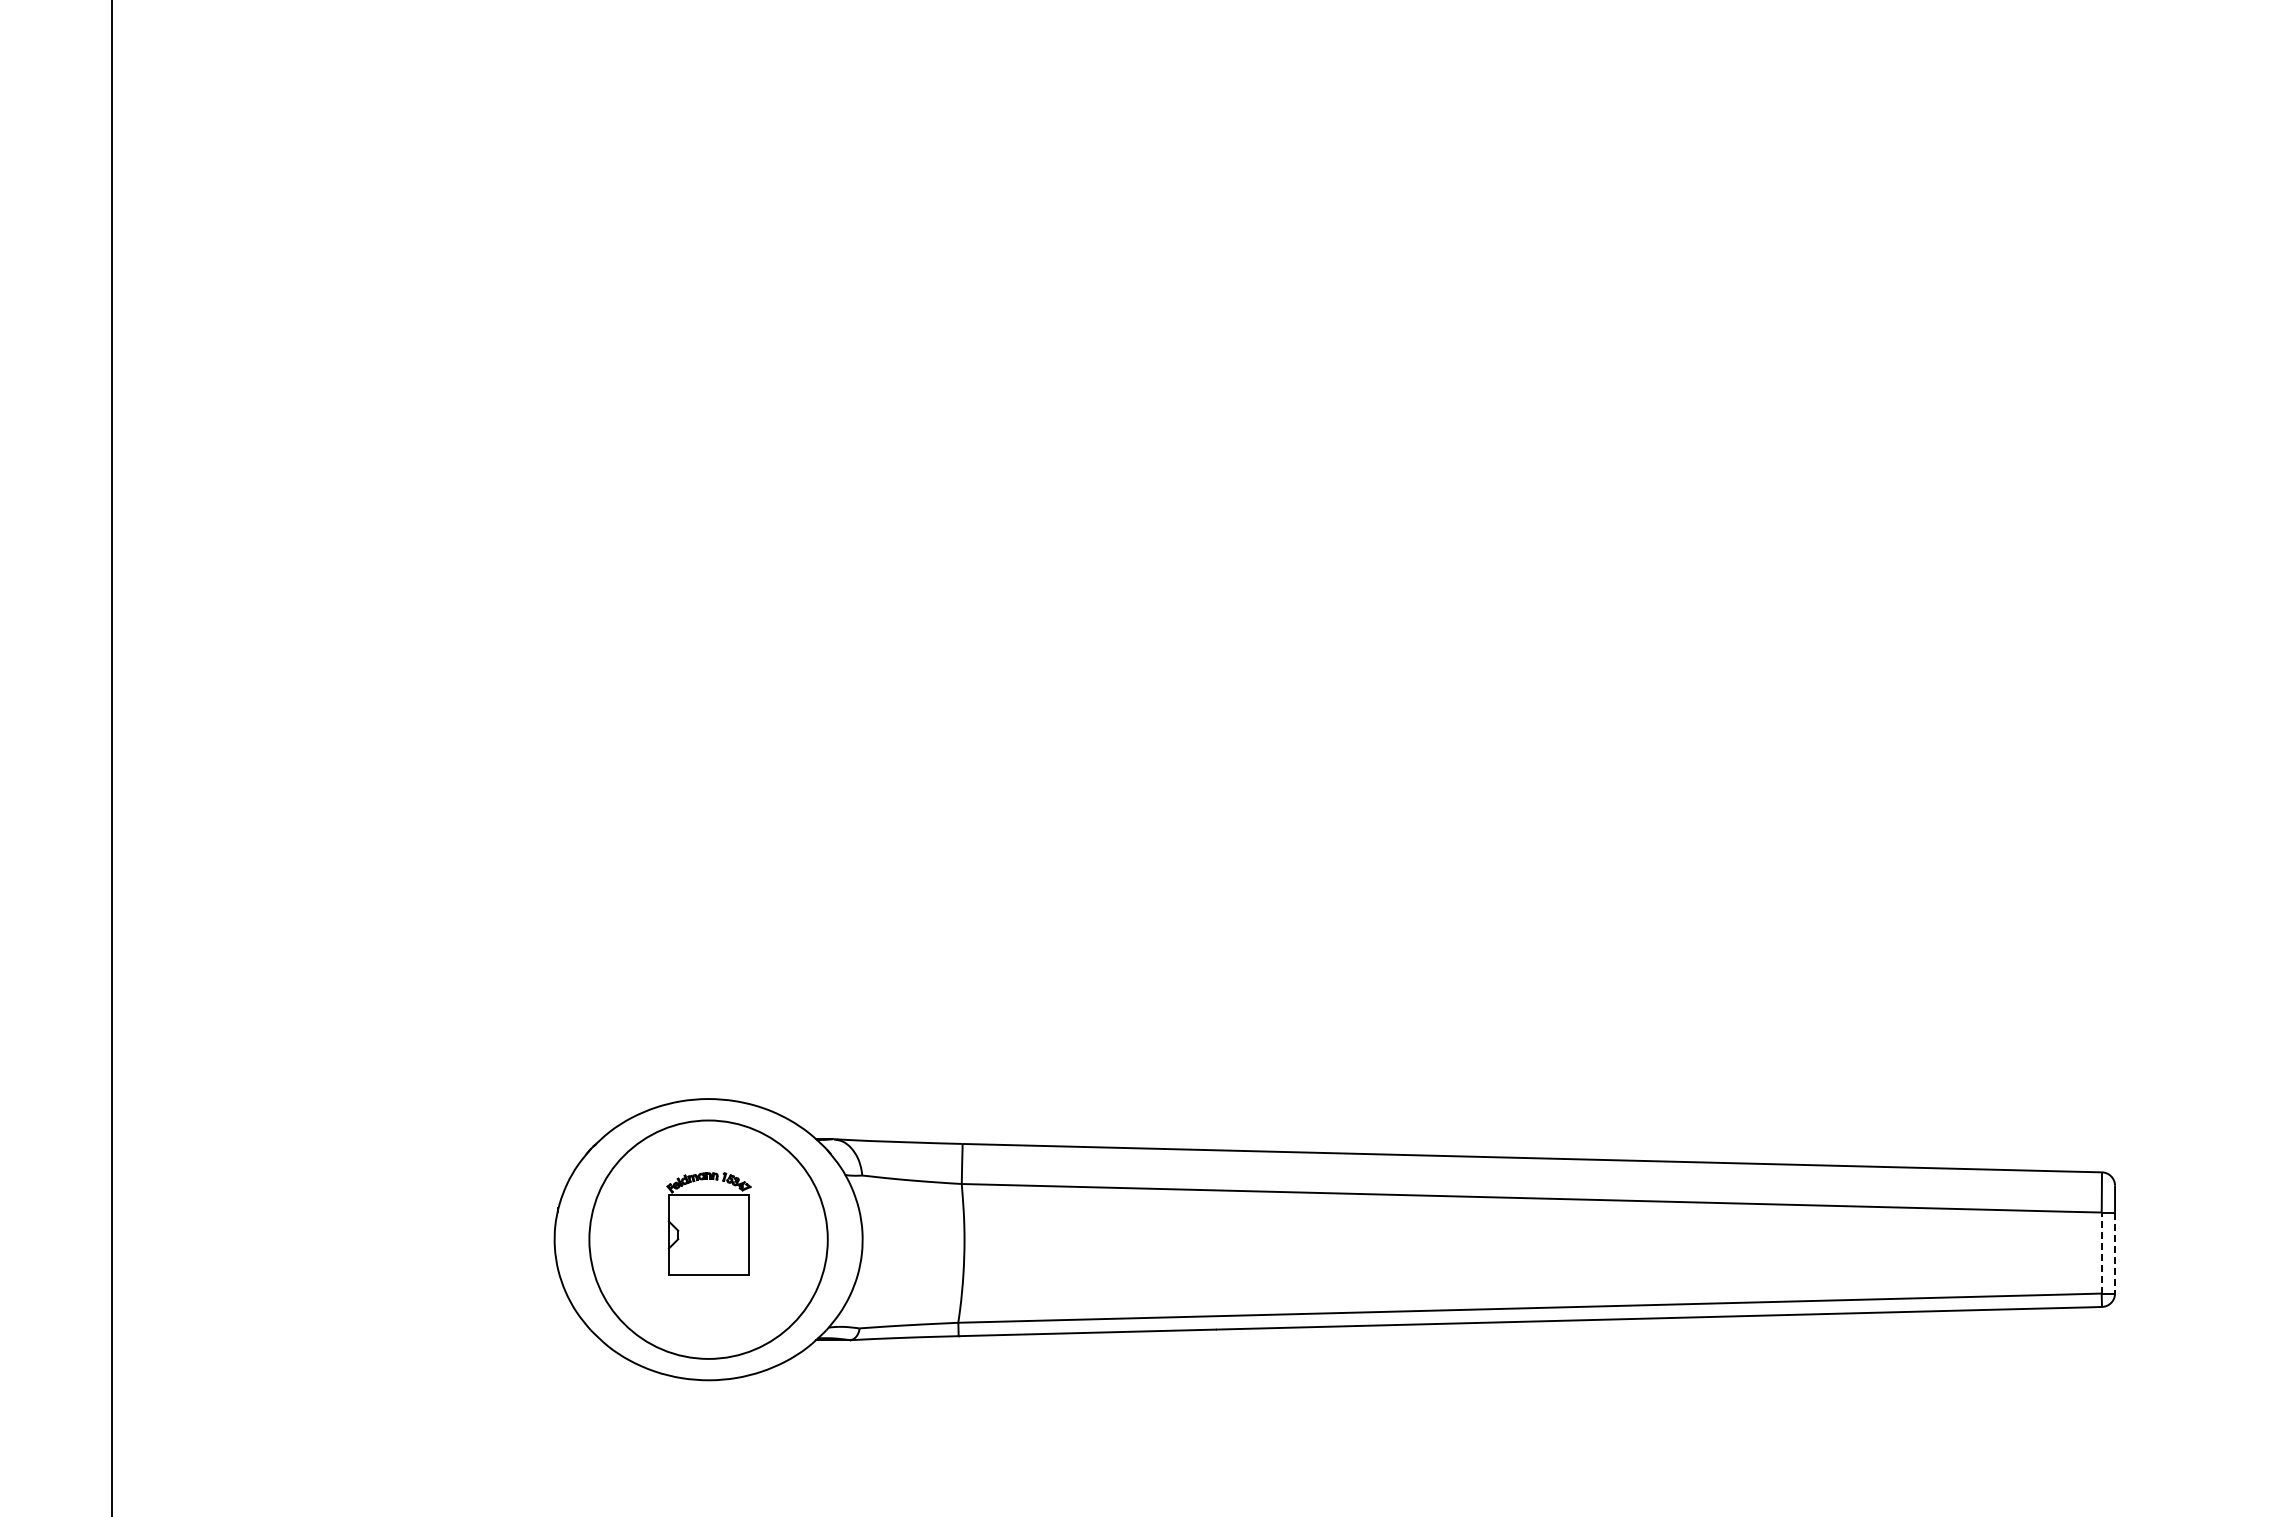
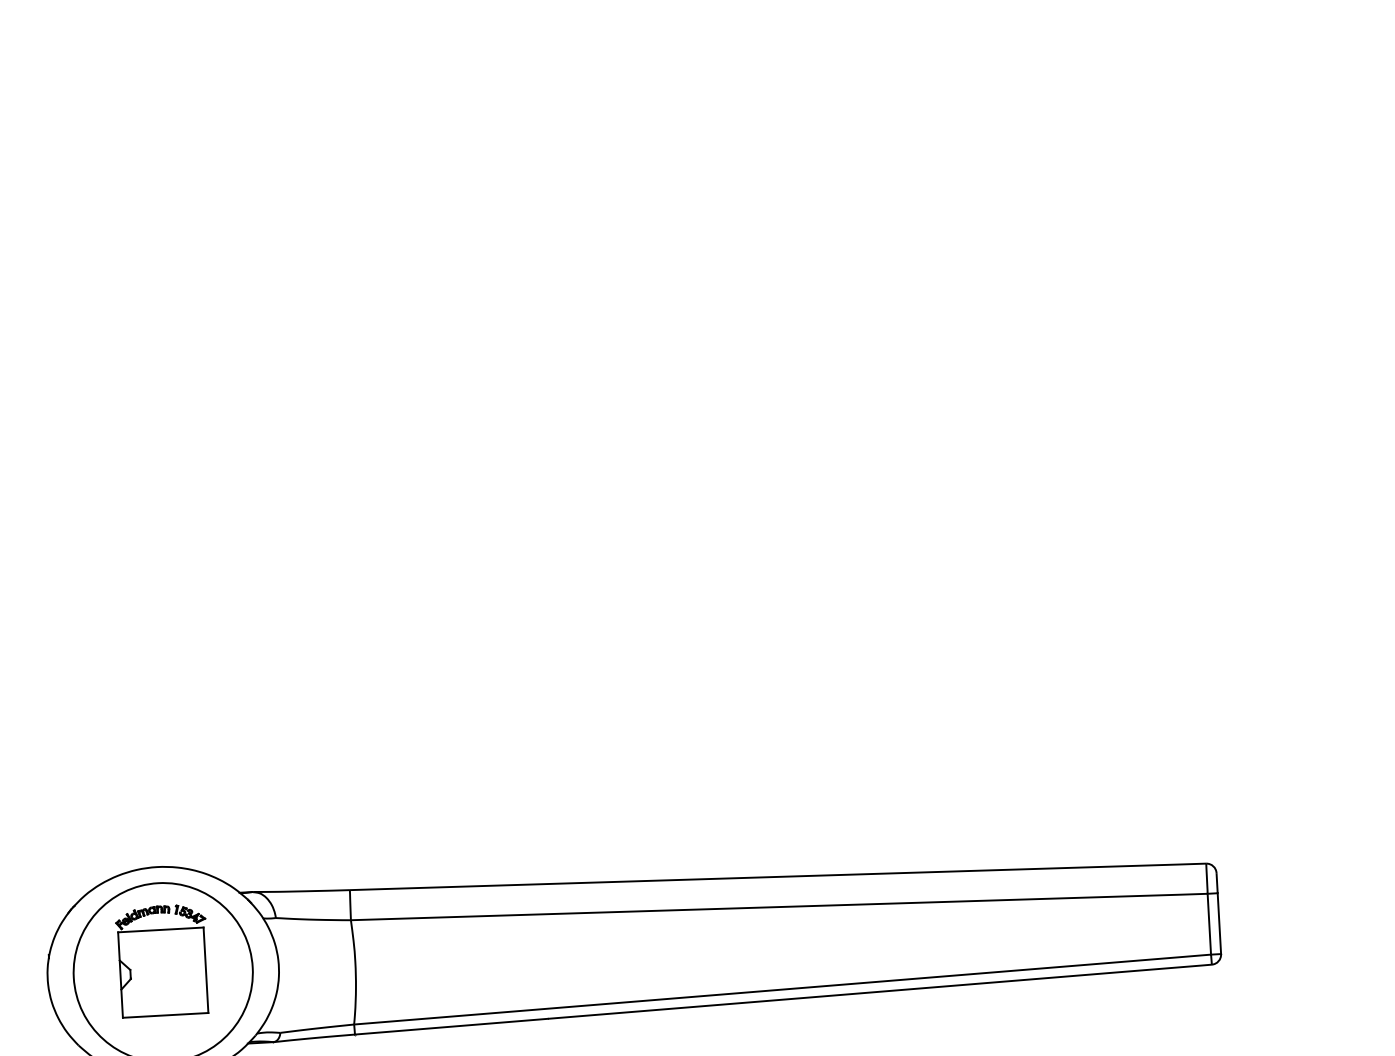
part: (708, 1223) -> (162, 960), size x1.43
line: (2101, 1253) -> (1209, 924), dashed -> solid
line: (2115, 1253) -> (1219, 923), dashed -> solid

